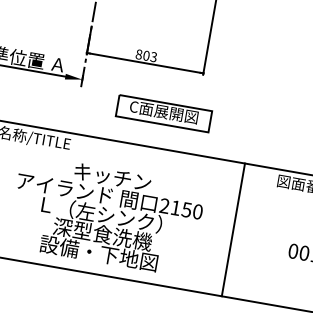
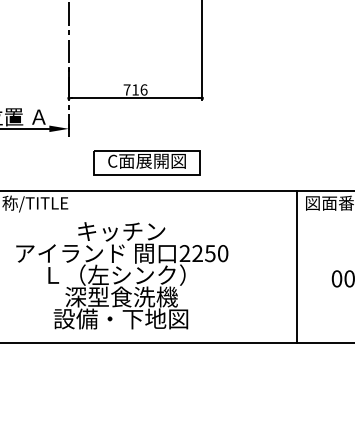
text: (146, 55) -> (135, 89), 803 -> 716
part: (163, 113) -> (146, 162), moved
text: (175, 207) -> (197, 253), 2150 -> 2250
line: (233, 229) -> (297, 266), moved

